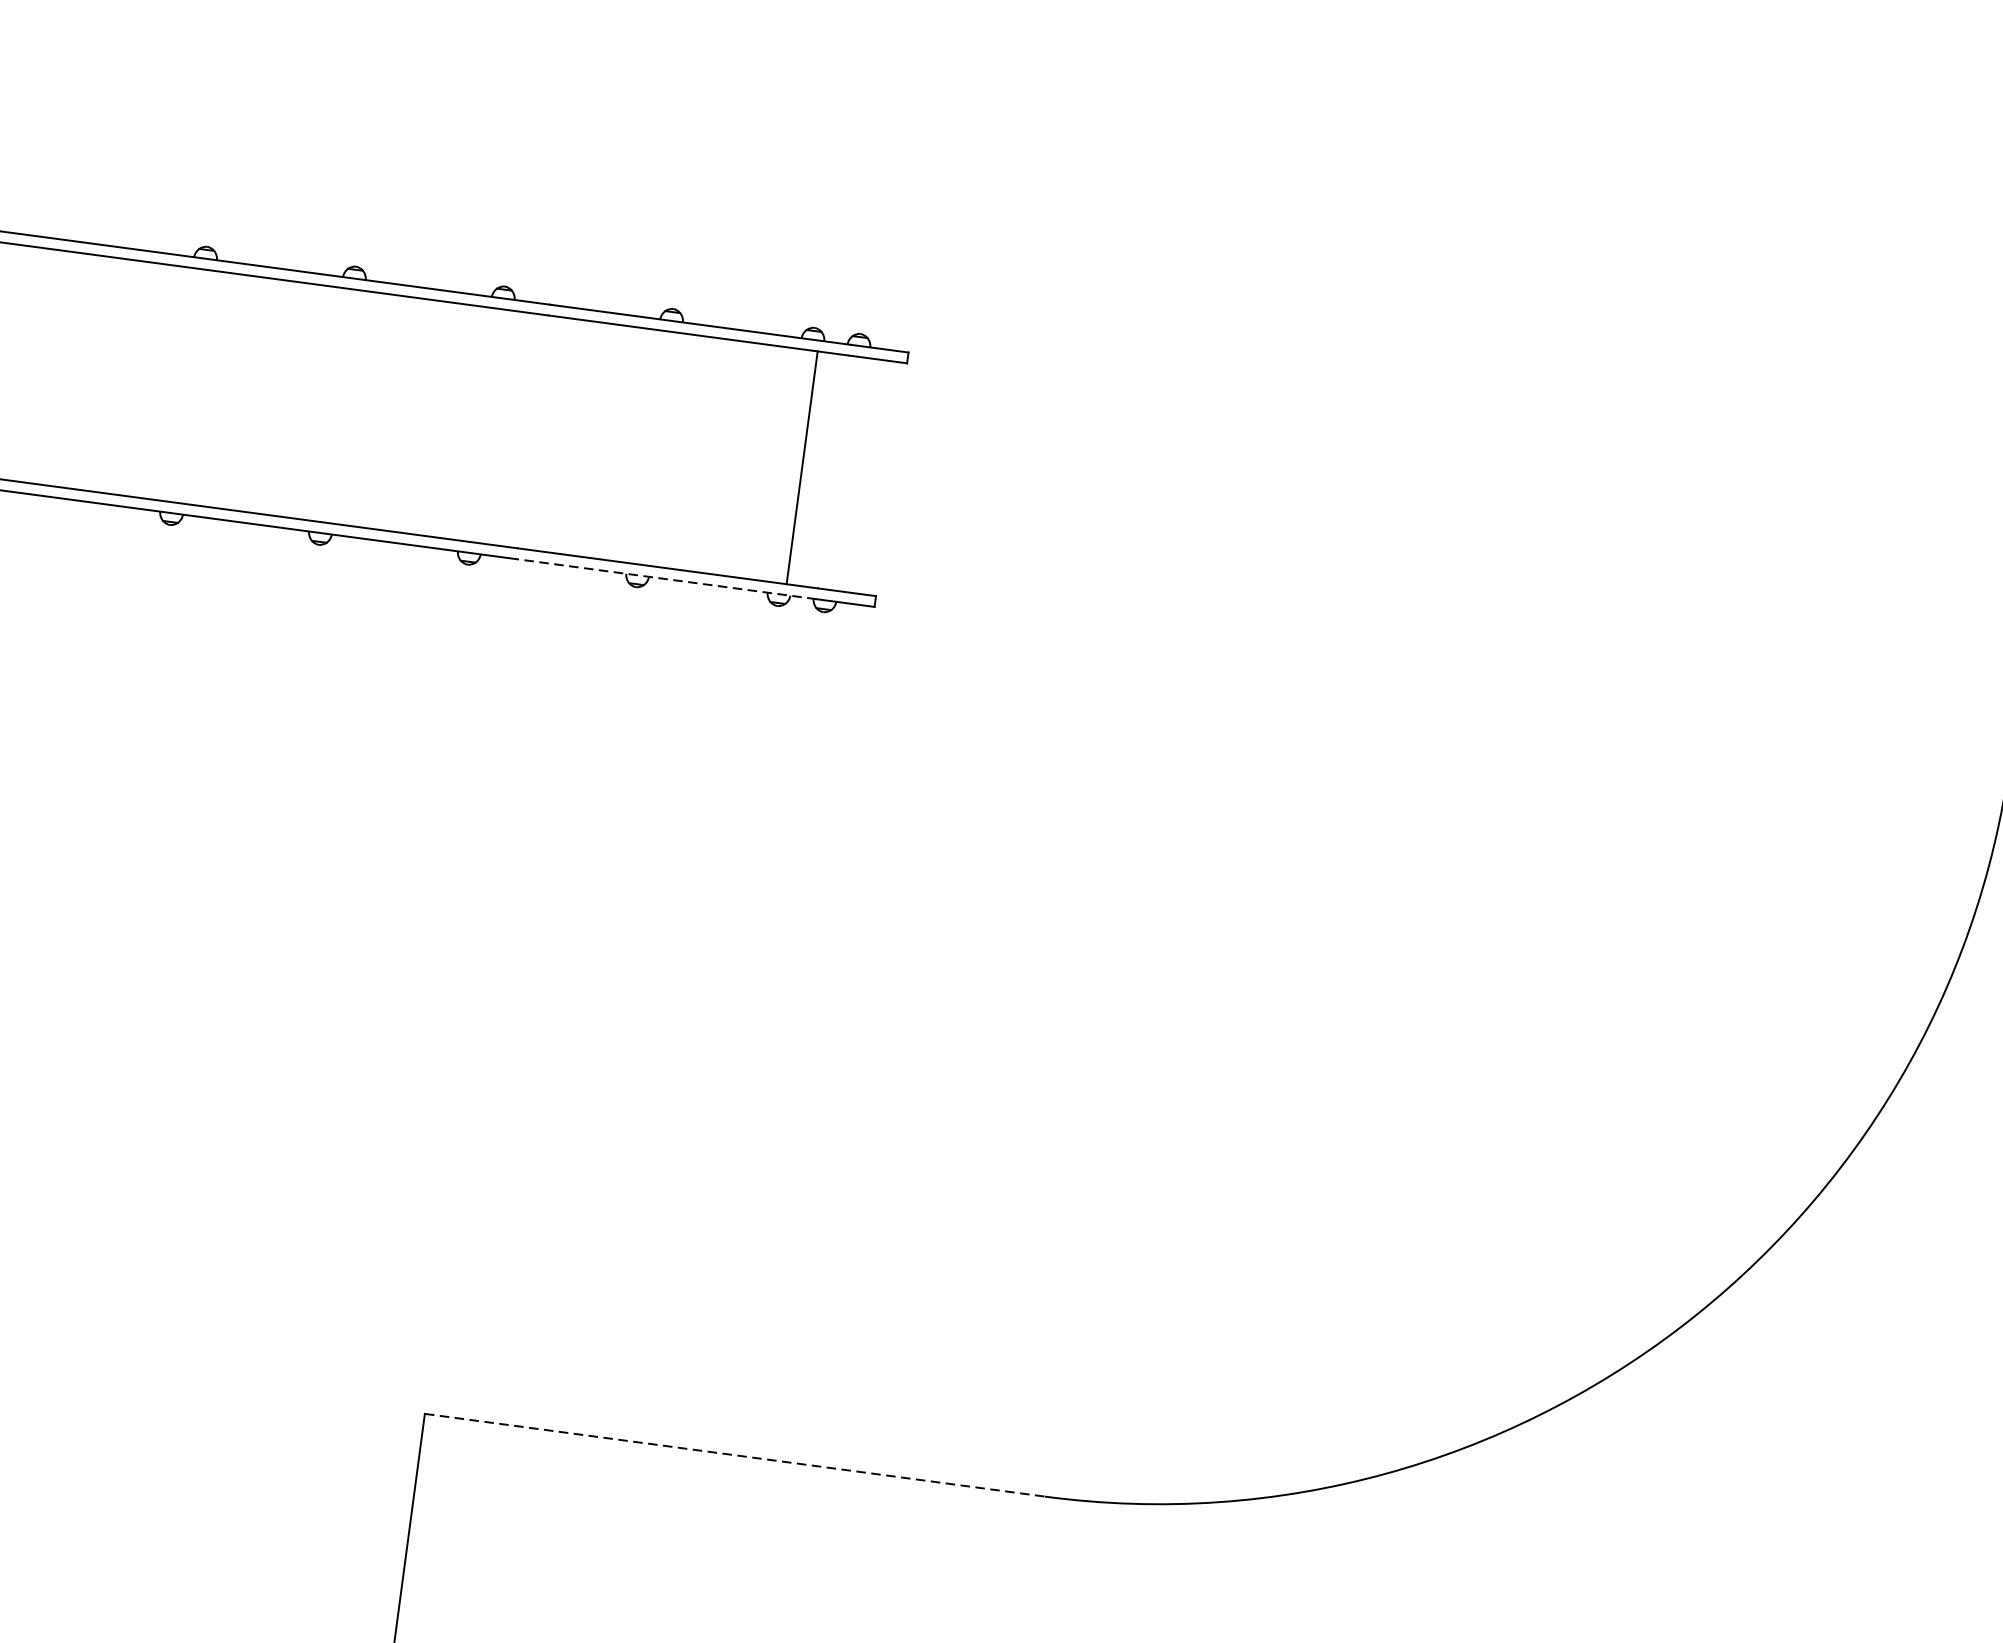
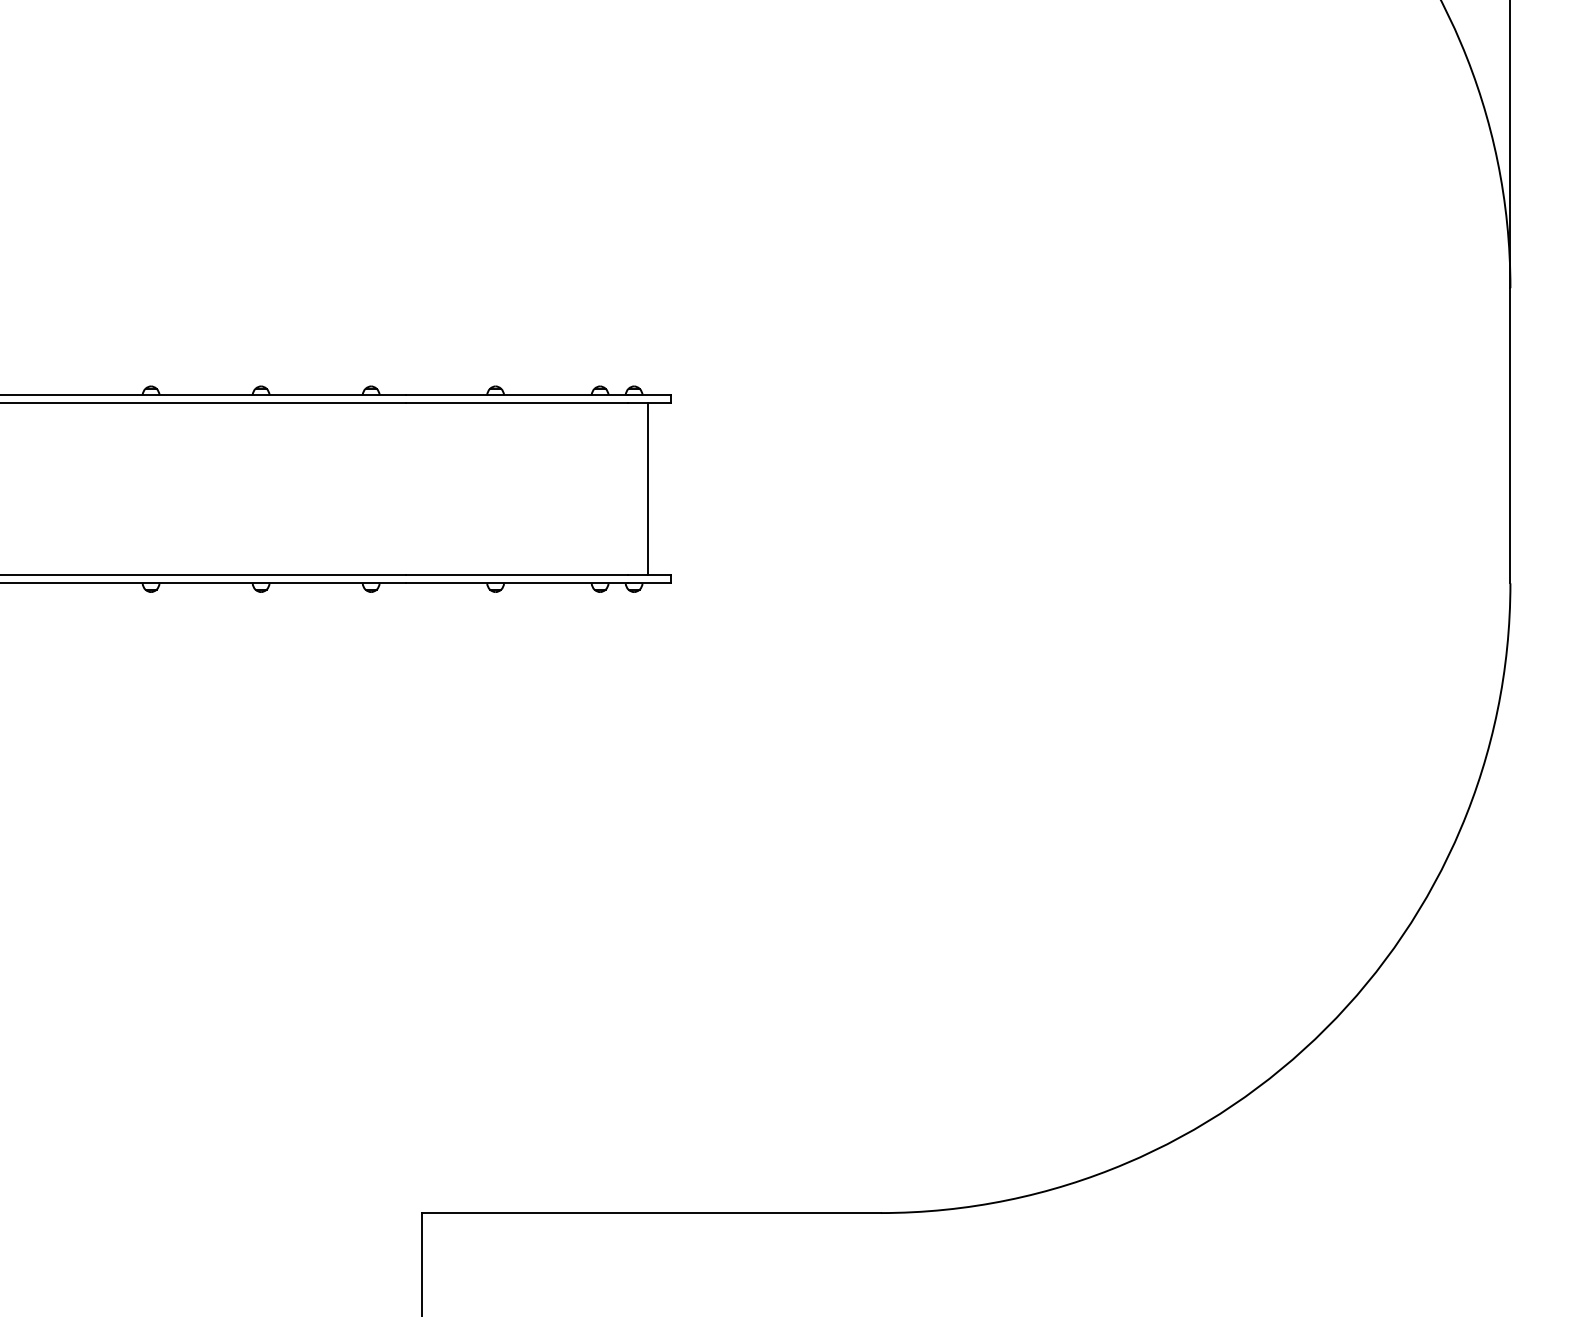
line: (801, 468) -> (647, 489), moved
line: (665, 579) -> (516, 583), dashed -> solid
line: (736, 1456) -> (652, 1213), dashed -> solid

